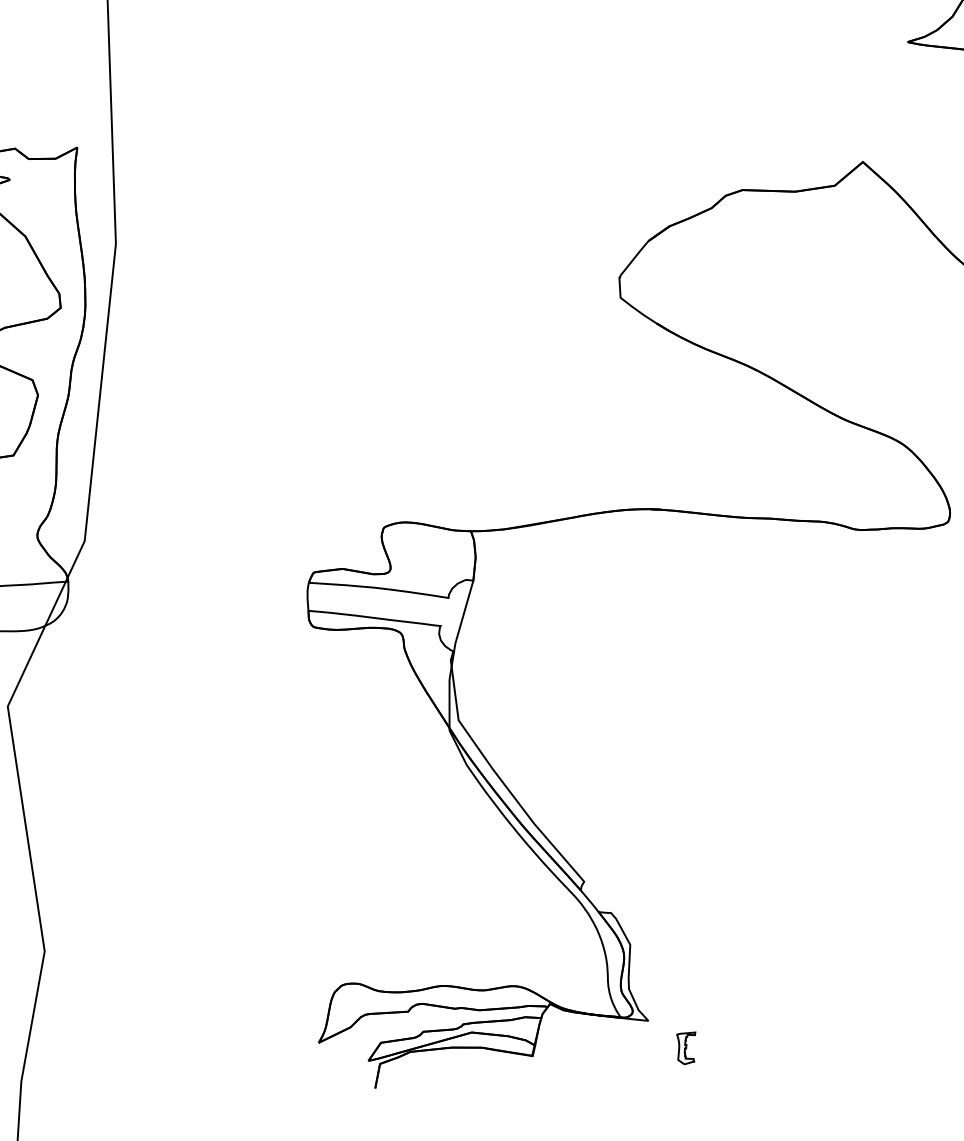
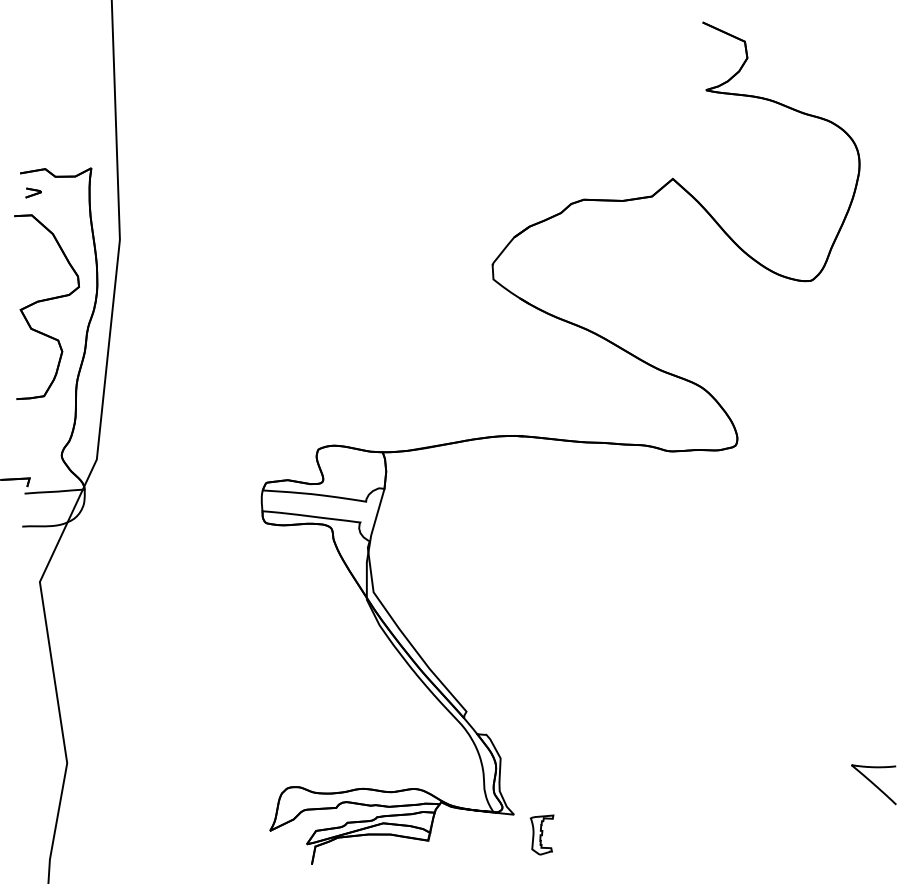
part: (685, 1047) -> (541, 834), size x1.67

